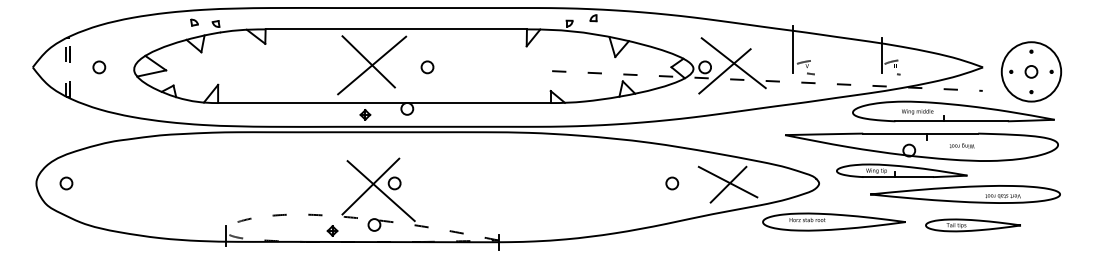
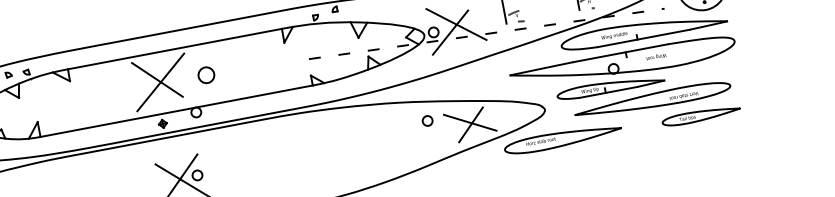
circle: (427, 67) -> (206, 75), size x1.6
circle: (672, 183) -> (427, 120), moved
part: (965, 194) -> (652, 100), moved
part: (972, 225) -> (700, 116), moved

